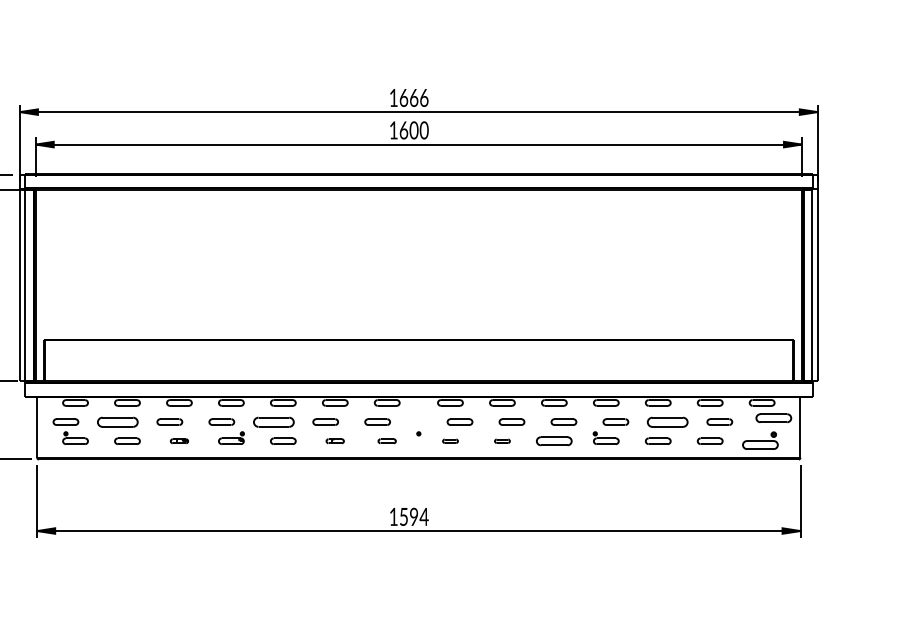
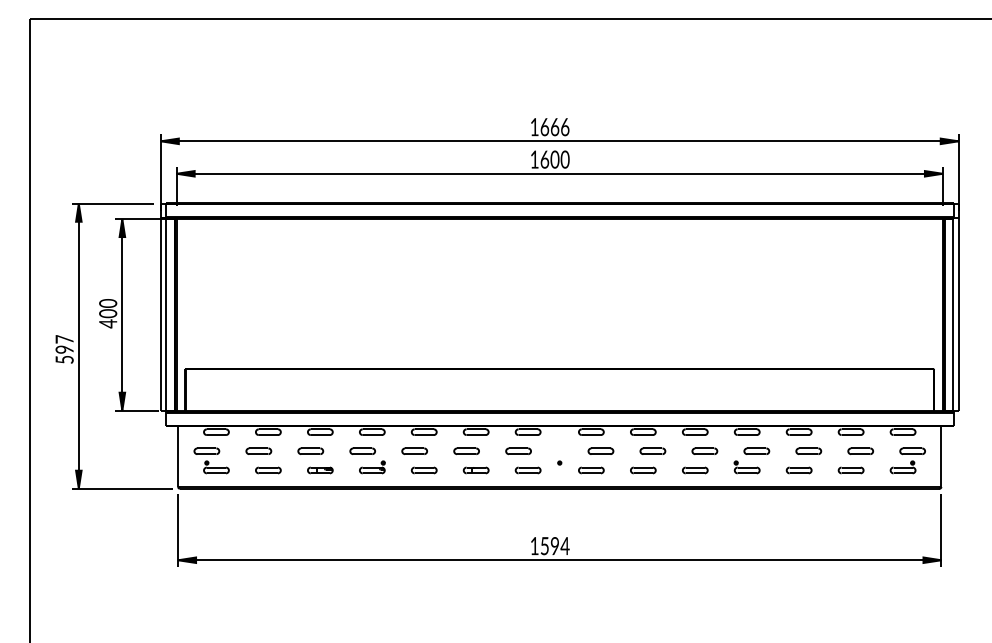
part: (117, 421) -> (258, 450), size x0.62
part: (273, 421) -> (414, 450), size x0.62
part: (667, 421) -> (808, 450), size x0.62
part: (766, 431) -> (907, 460), size x0.71
part: (179, 441) -> (320, 470), size x1.43
part: (334, 441) -> (475, 470), size x1.43
part: (386, 441) -> (527, 470), size x1.43
part: (450, 441) -> (591, 470), size x1.67
part: (502, 441) -> (643, 470), size x1.67
part: (554, 441) -> (695, 470), size x0.71

